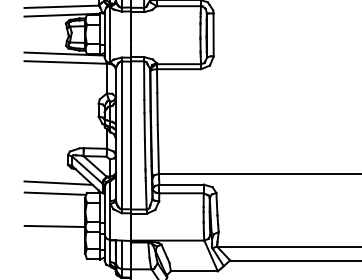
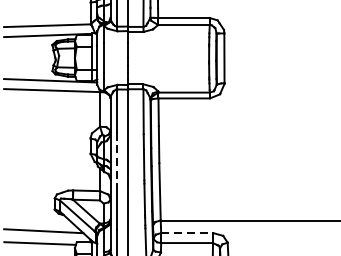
line: (121, 120) -> (117, 158), solid -> dashed
line: (182, 184) -> (188, 232), solid -> dashed

